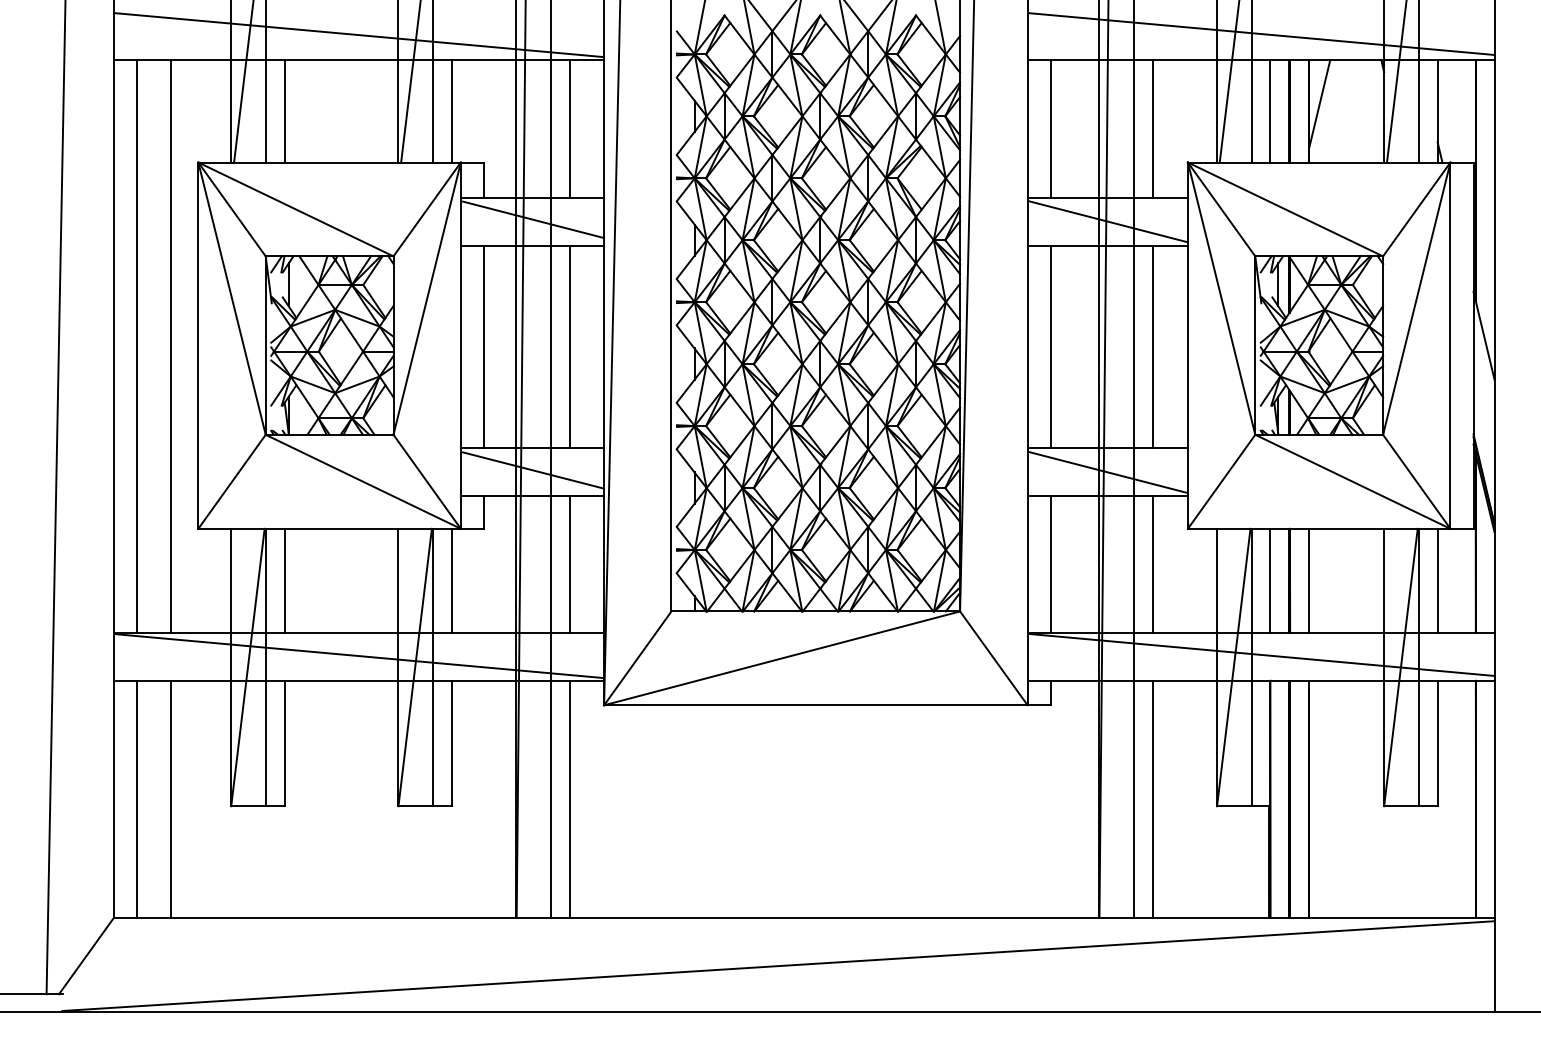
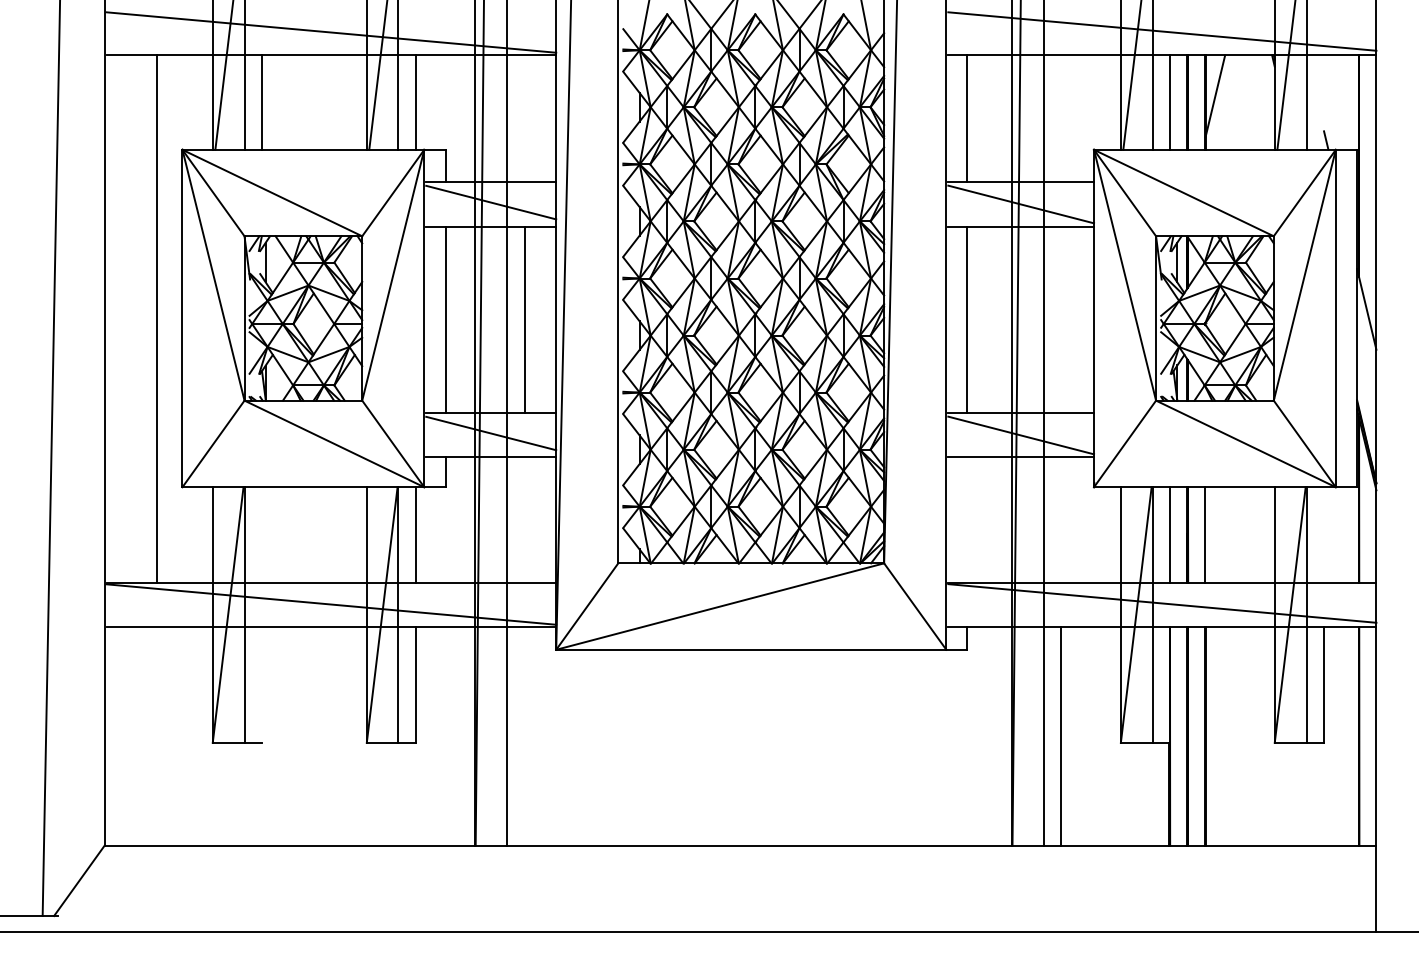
line: (1438, 111) -> (1324, 102), removed
line: (569, 128) -> (524, 118), removed
line: (1152, 128) -> (1061, 118), removed
line: (136, 346) -> (125, 319), removed
line: (1152, 346) -> (1061, 319), removed
line: (569, 564) -> (524, 520), removed
line: (1050, 564) -> (967, 520), removed
line: (1152, 564) -> (1061, 520), removed
line: (284, 581) -> (261, 535), removed
line: (1438, 581) -> (1324, 535), removed
line: (284, 742) -> (261, 684), removed
line: (136, 799) -> (125, 736), removed
line: (171, 799) -> (157, 736), removed
line: (569, 799) -> (524, 736), removed
line: (778, 965) -> (716, 889), removed

